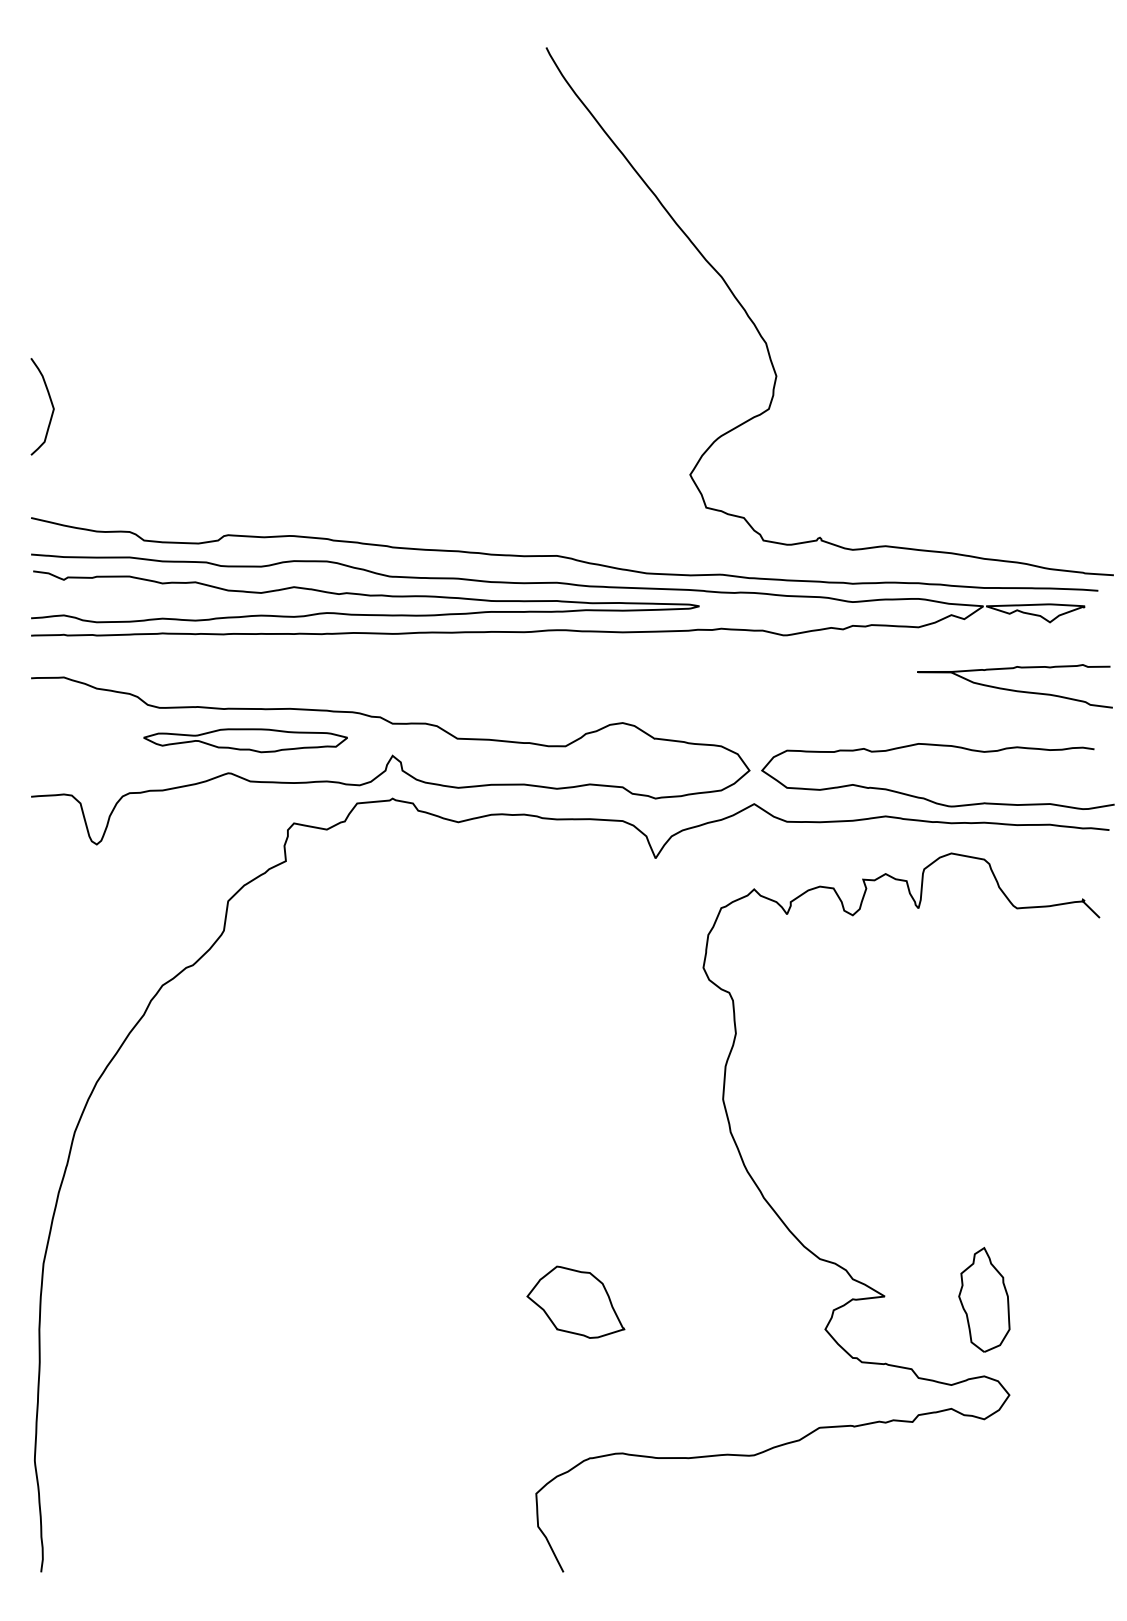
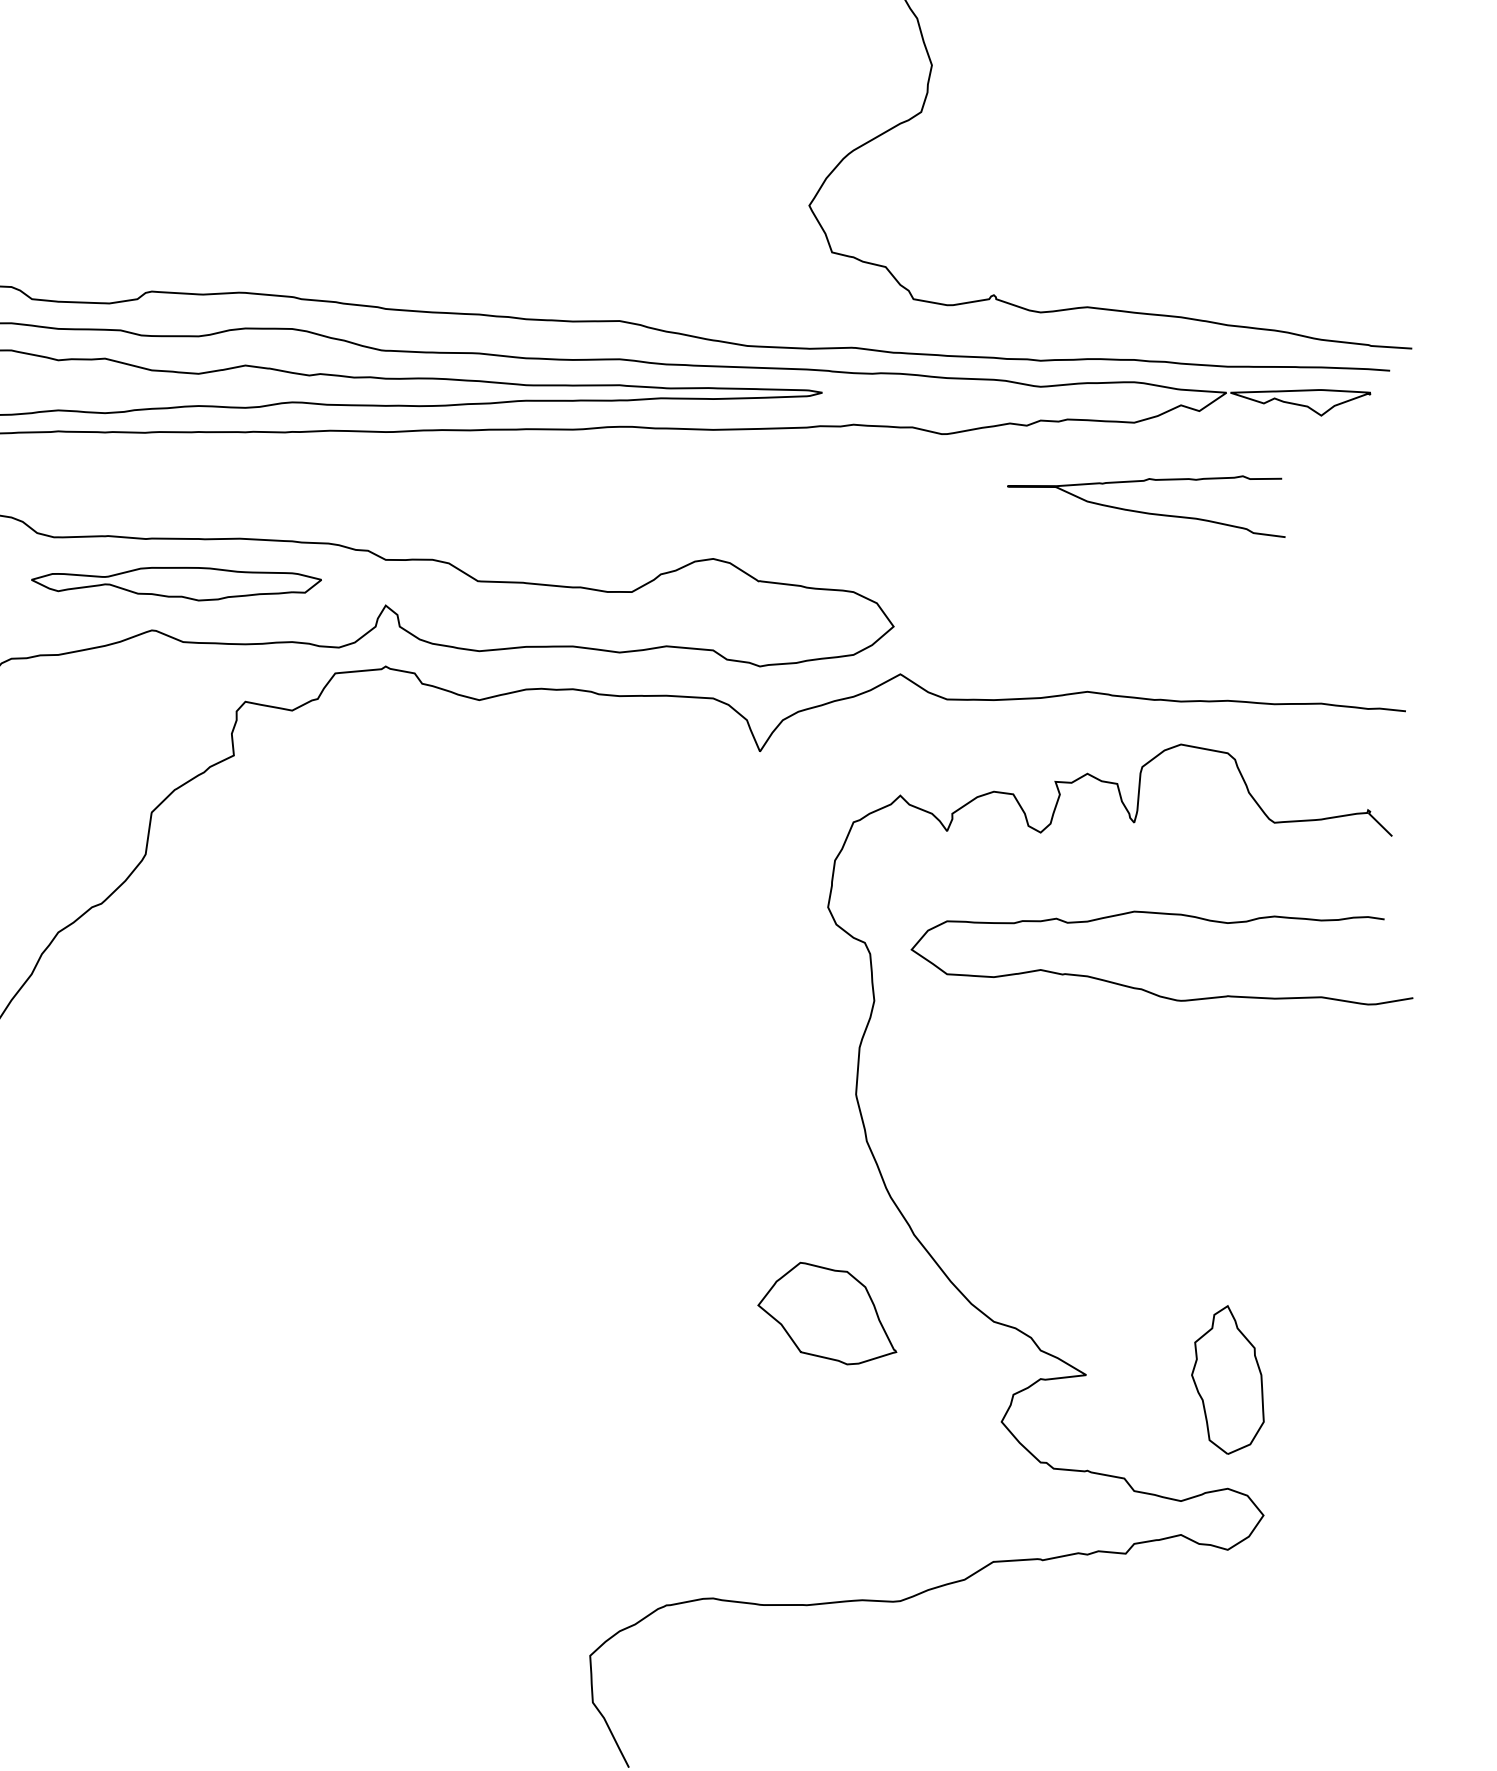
curve: (1014, 689) -> (1145, 511), moved
curve: (927, 798) -> (1146, 989), moved
part: (575, 1301) -> (826, 1312), moved

